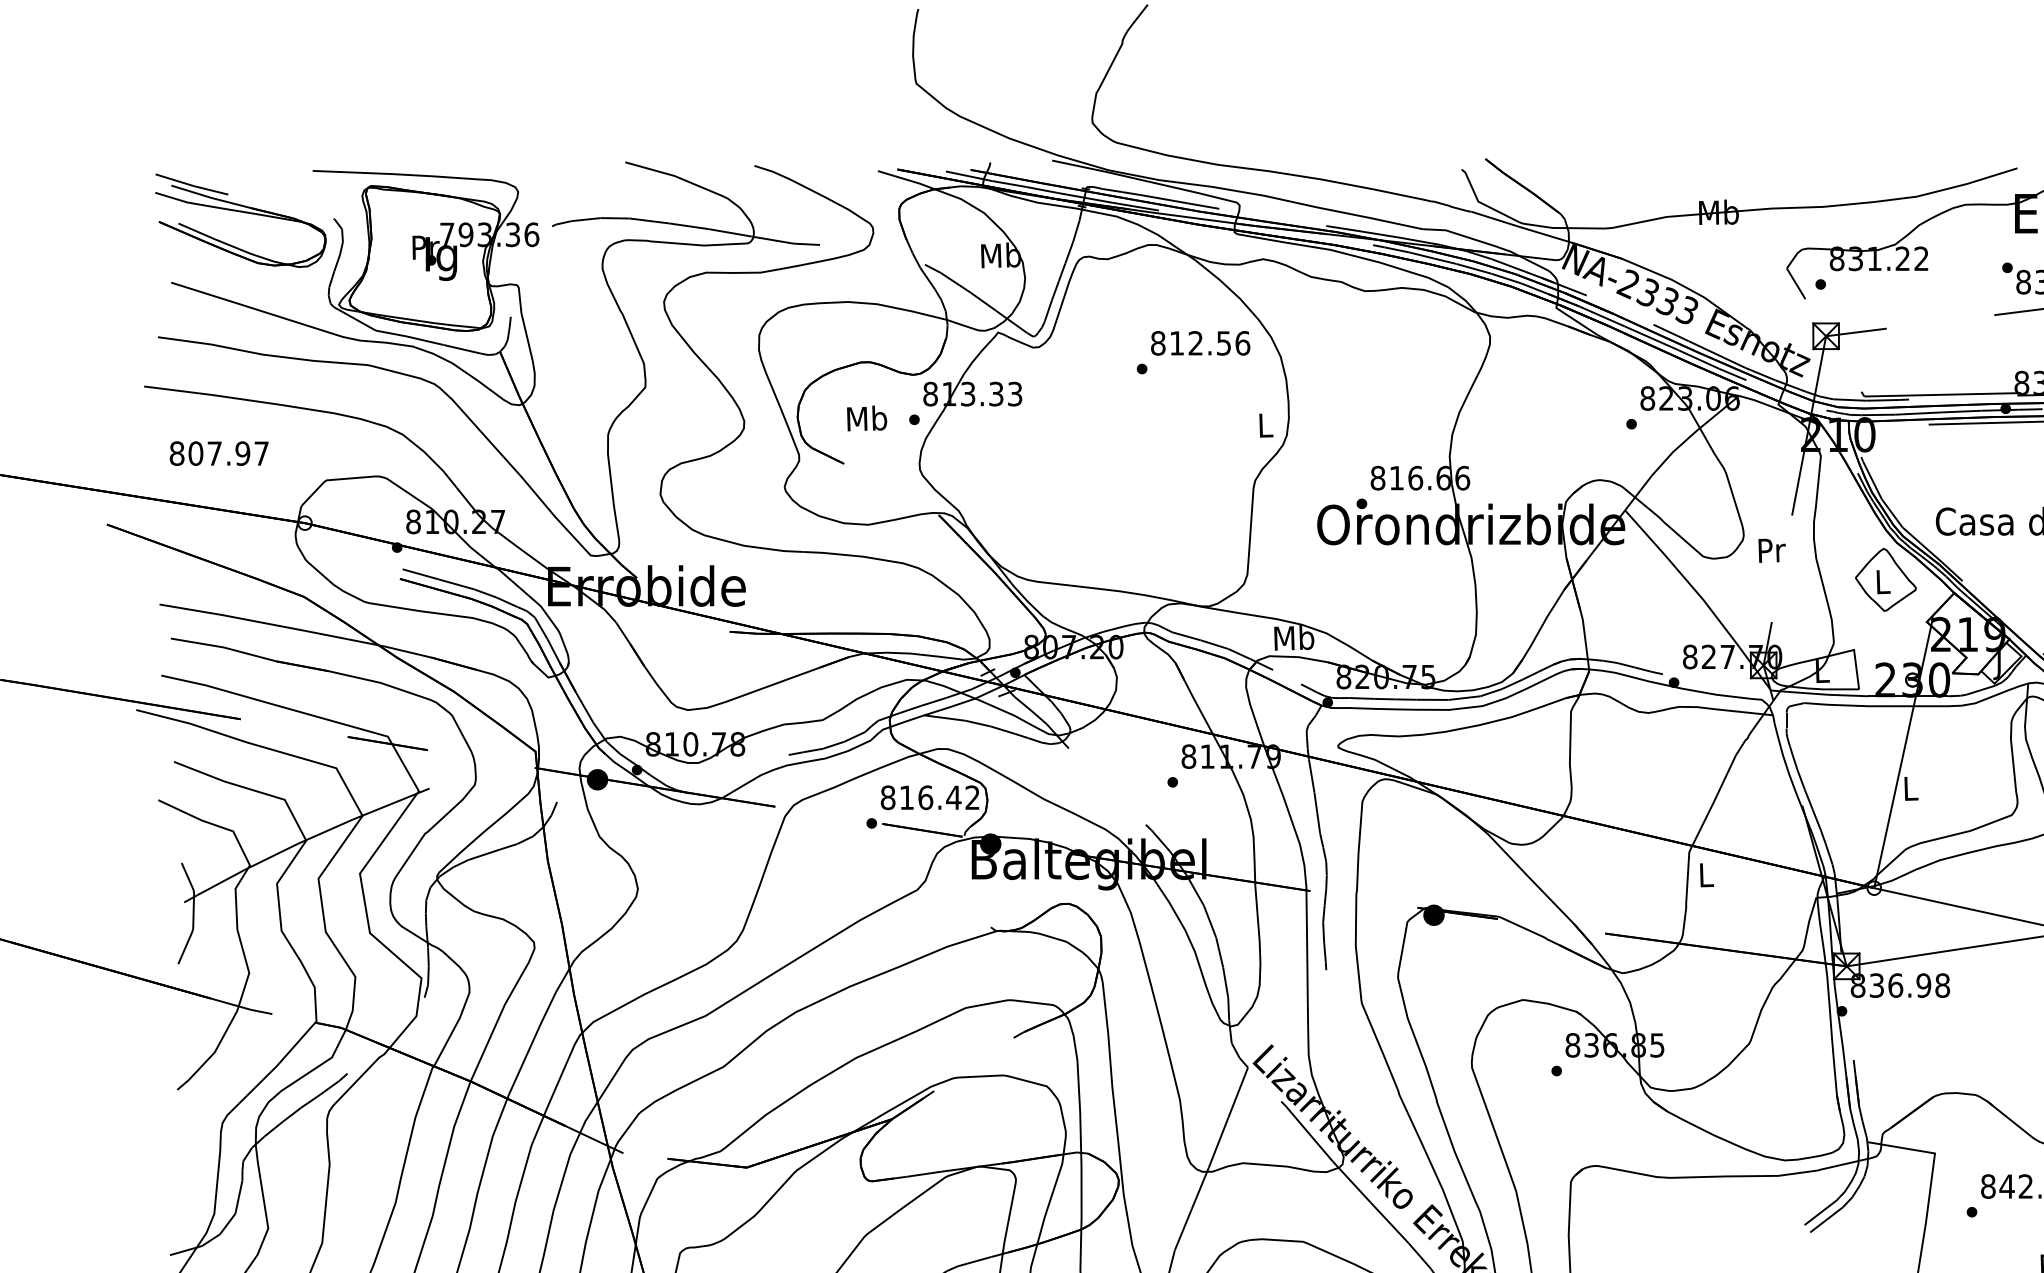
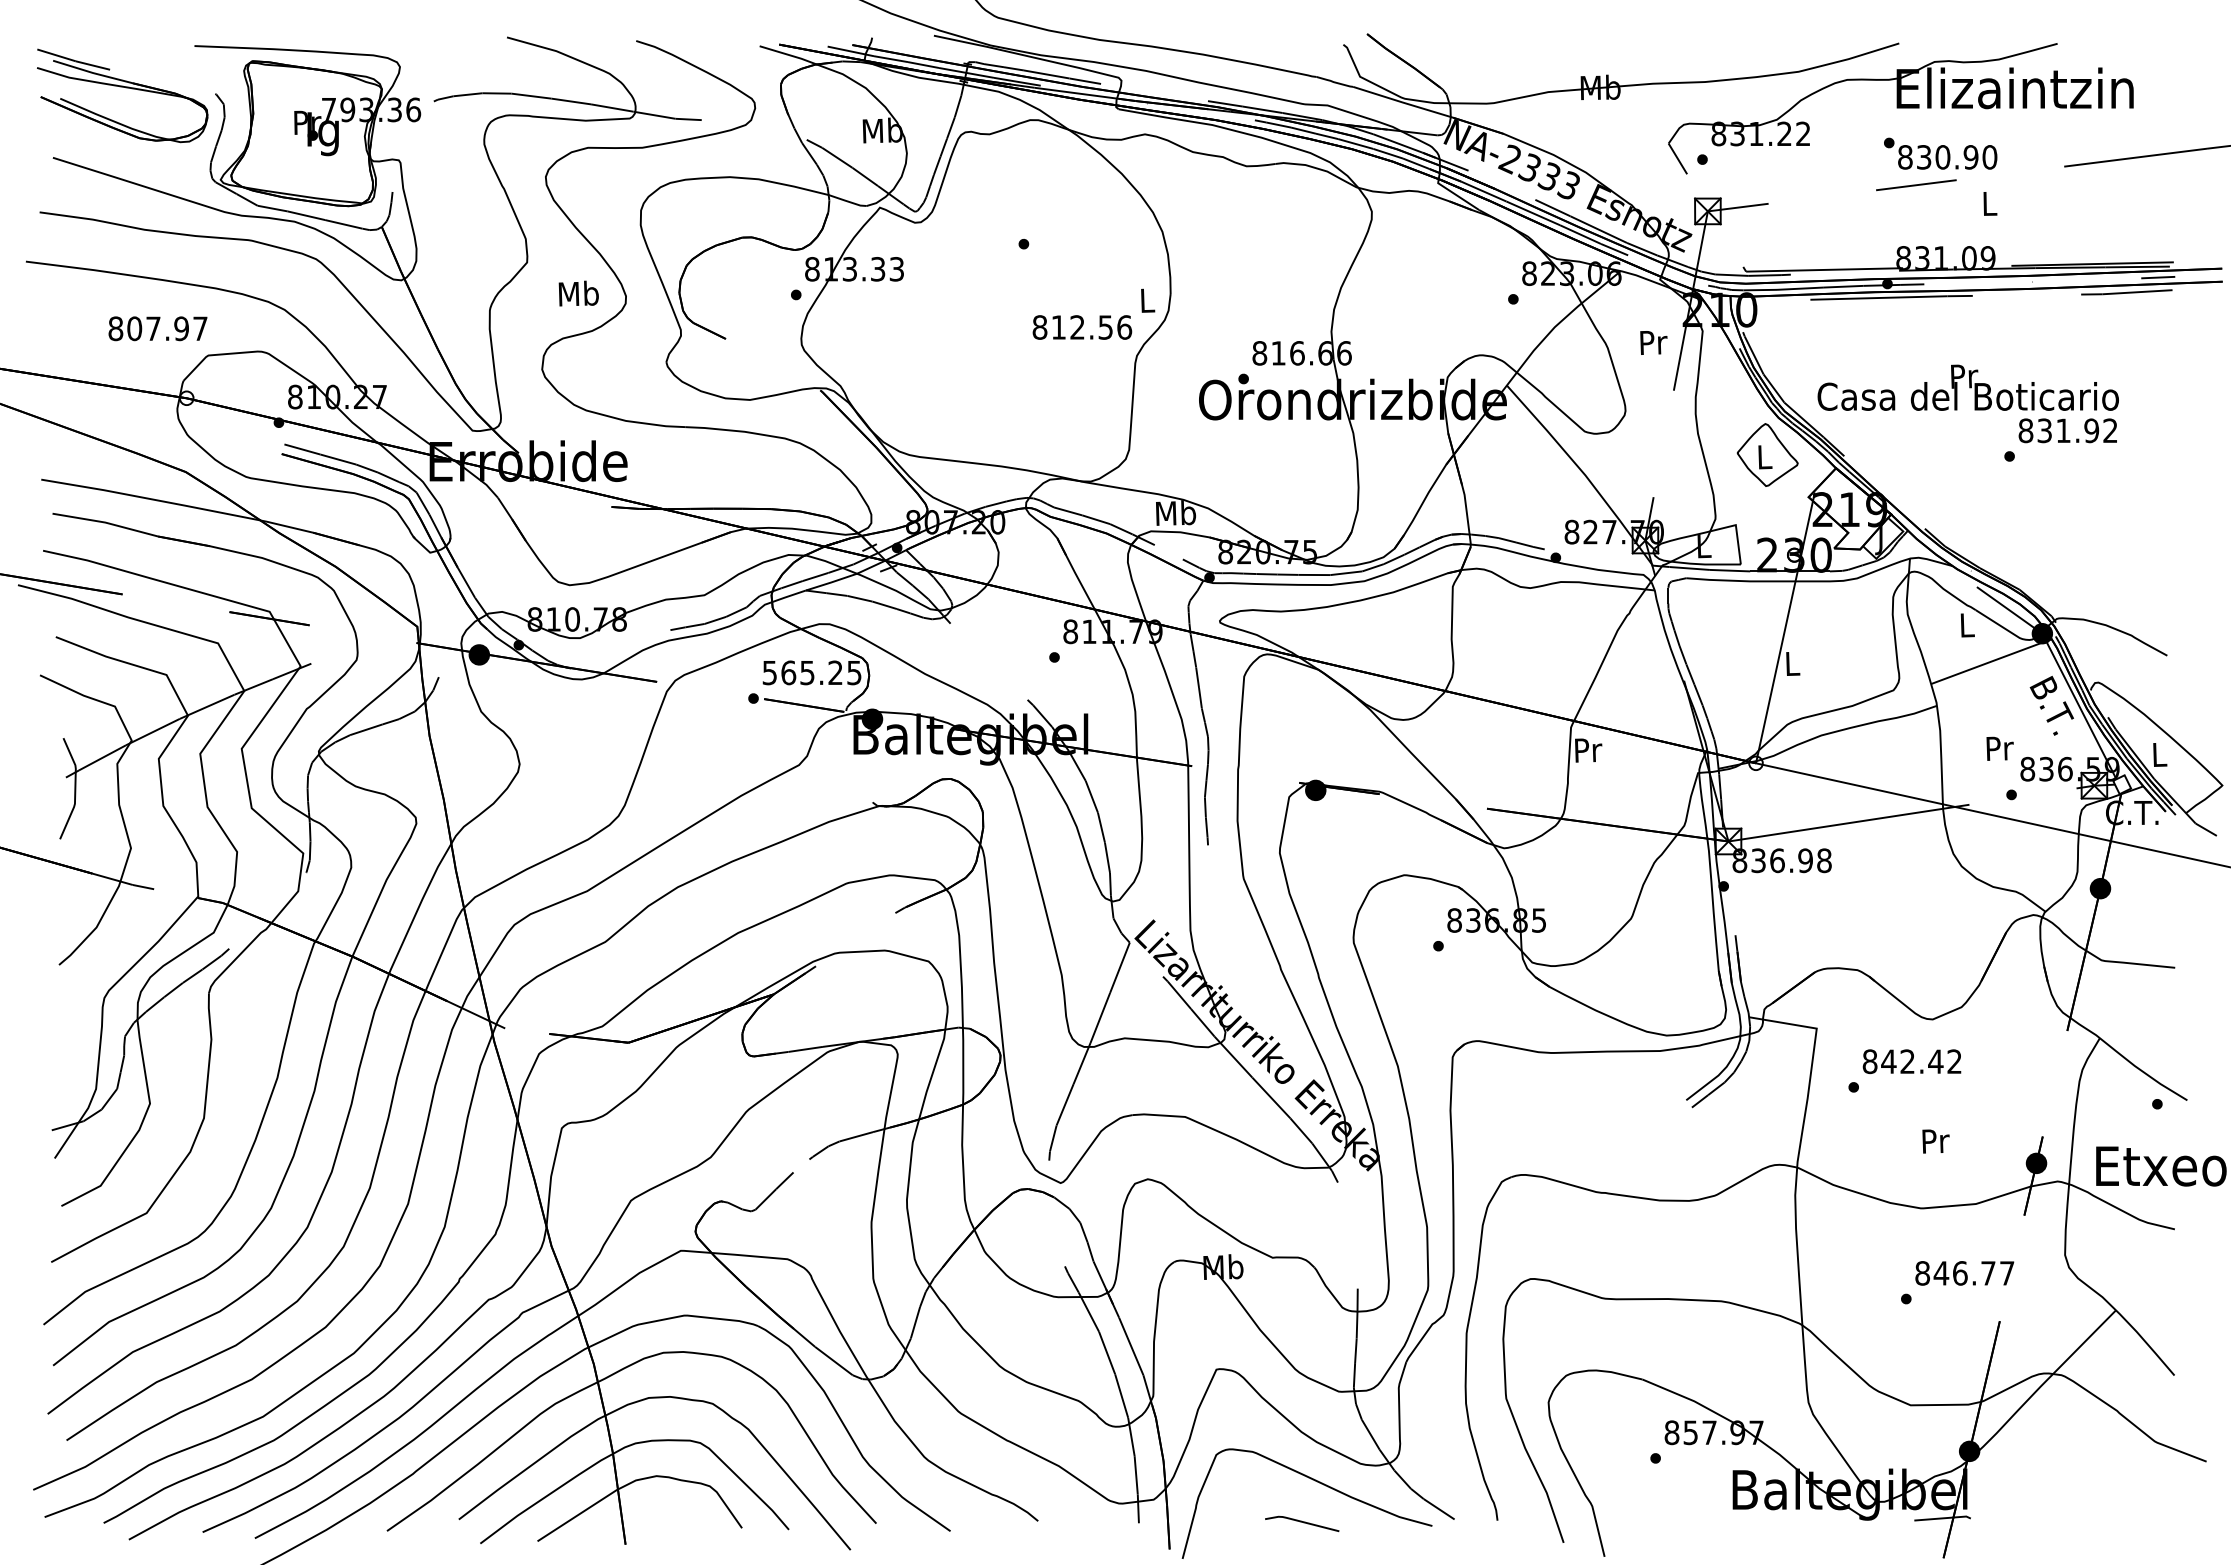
text: (1200, 343) -> (1082, 327), moved
text: (866, 418) -> (578, 293), moved
text: (218, 453) -> (157, 328), moved
text: (1771, 550) -> (1653, 342), moved
text: (929, 797) -> (811, 672), 816.42 -> 565.25
text: (1706, 875) -> (1588, 750), L -> Pr

